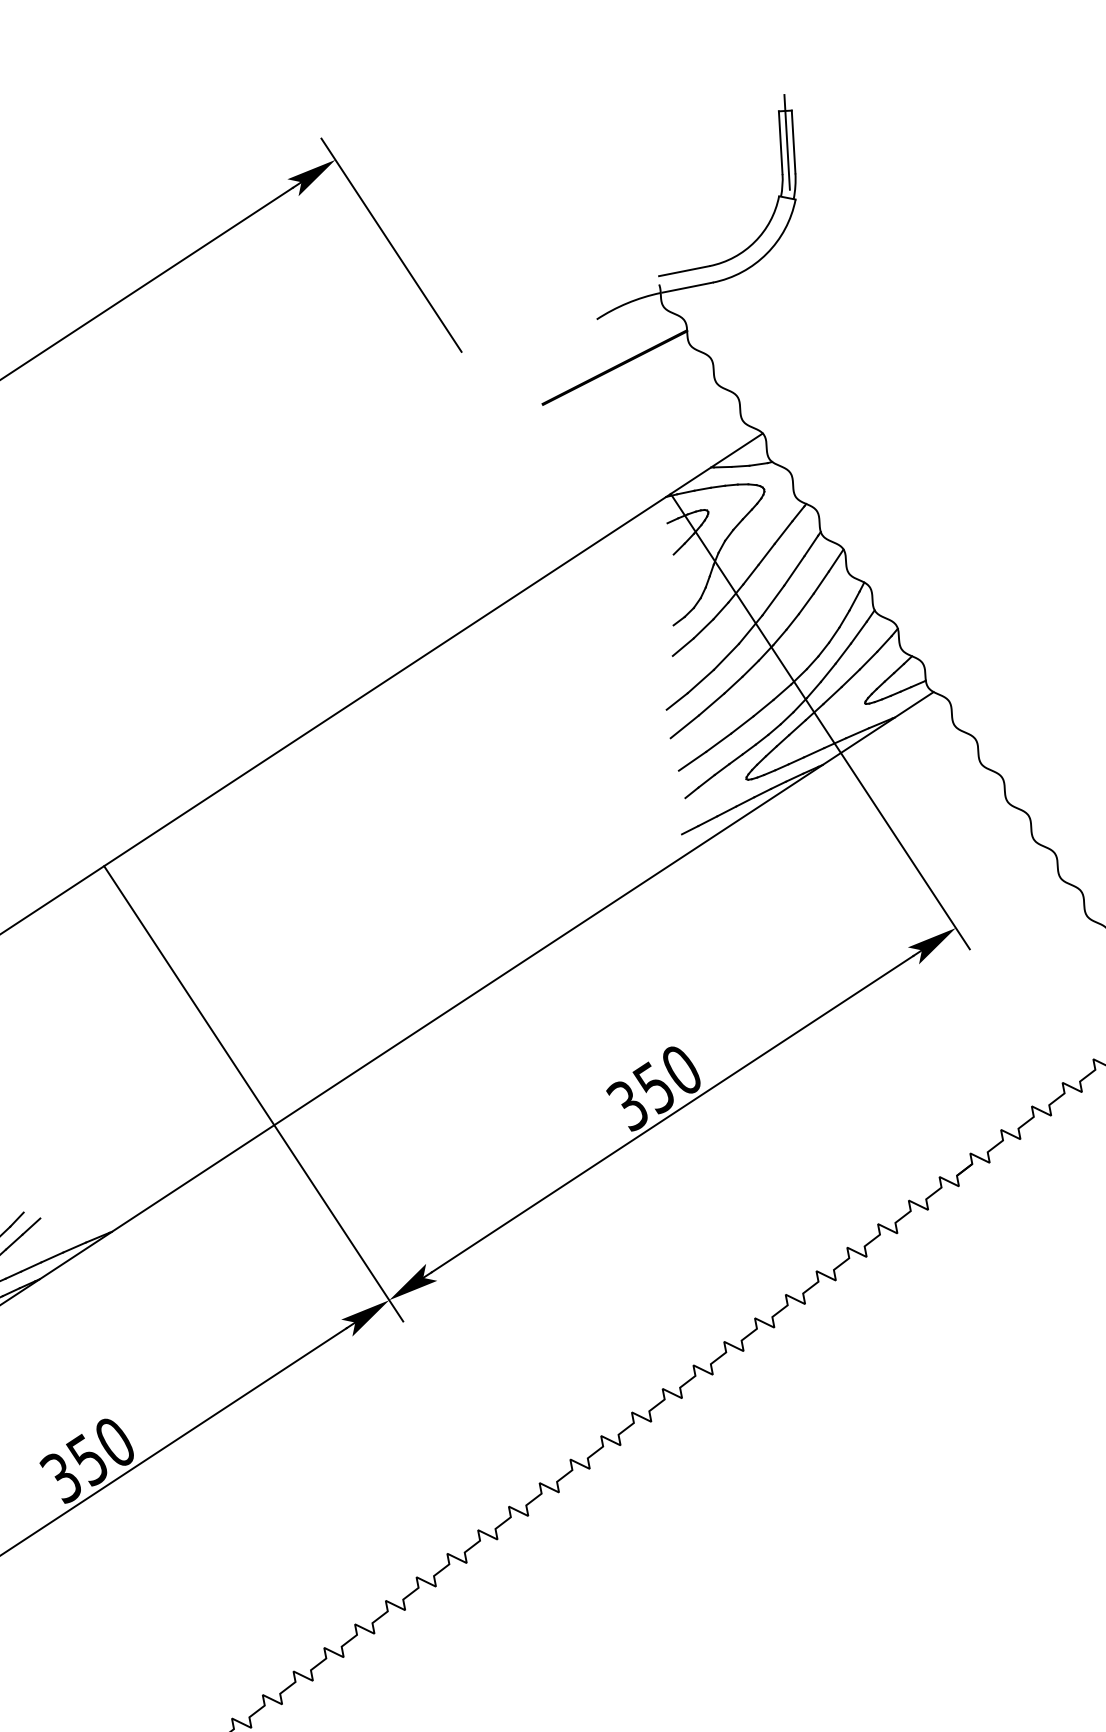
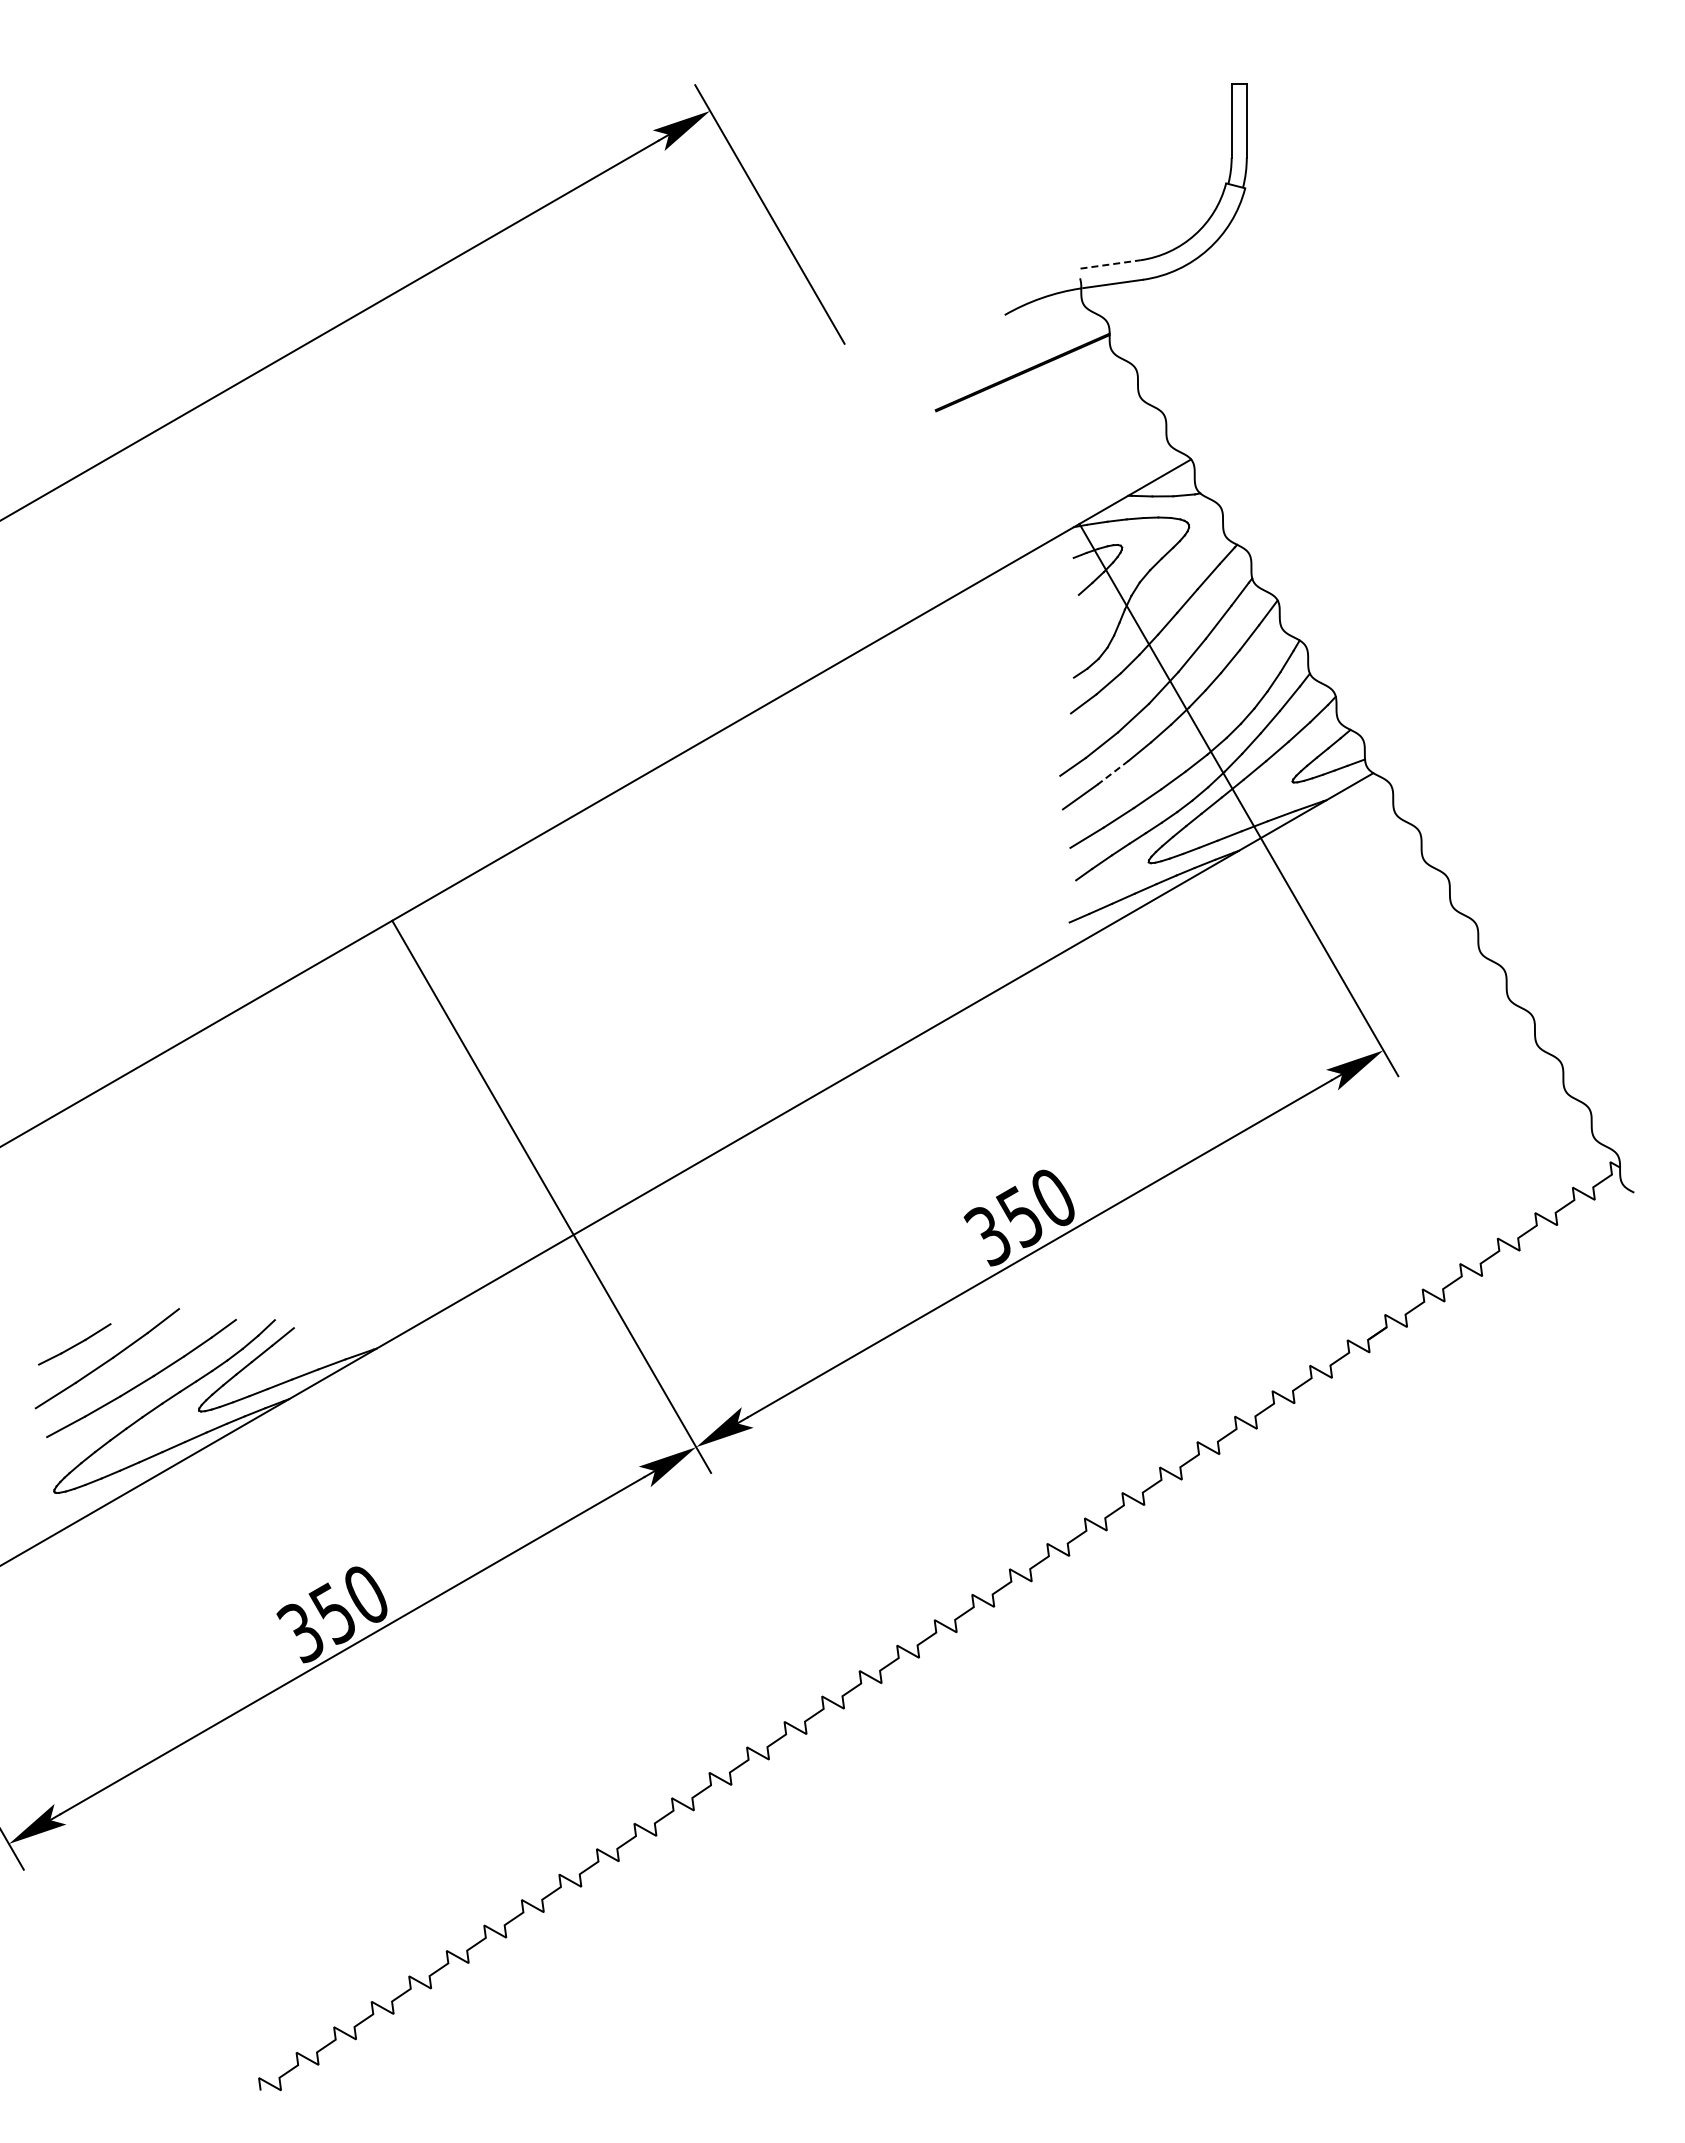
line: (787, 141) -> (1239, 120), removed
line: (684, 271) -> (1110, 264), solid -> dashed
line: (711, 704) -> (1113, 772), solid -> dashed

